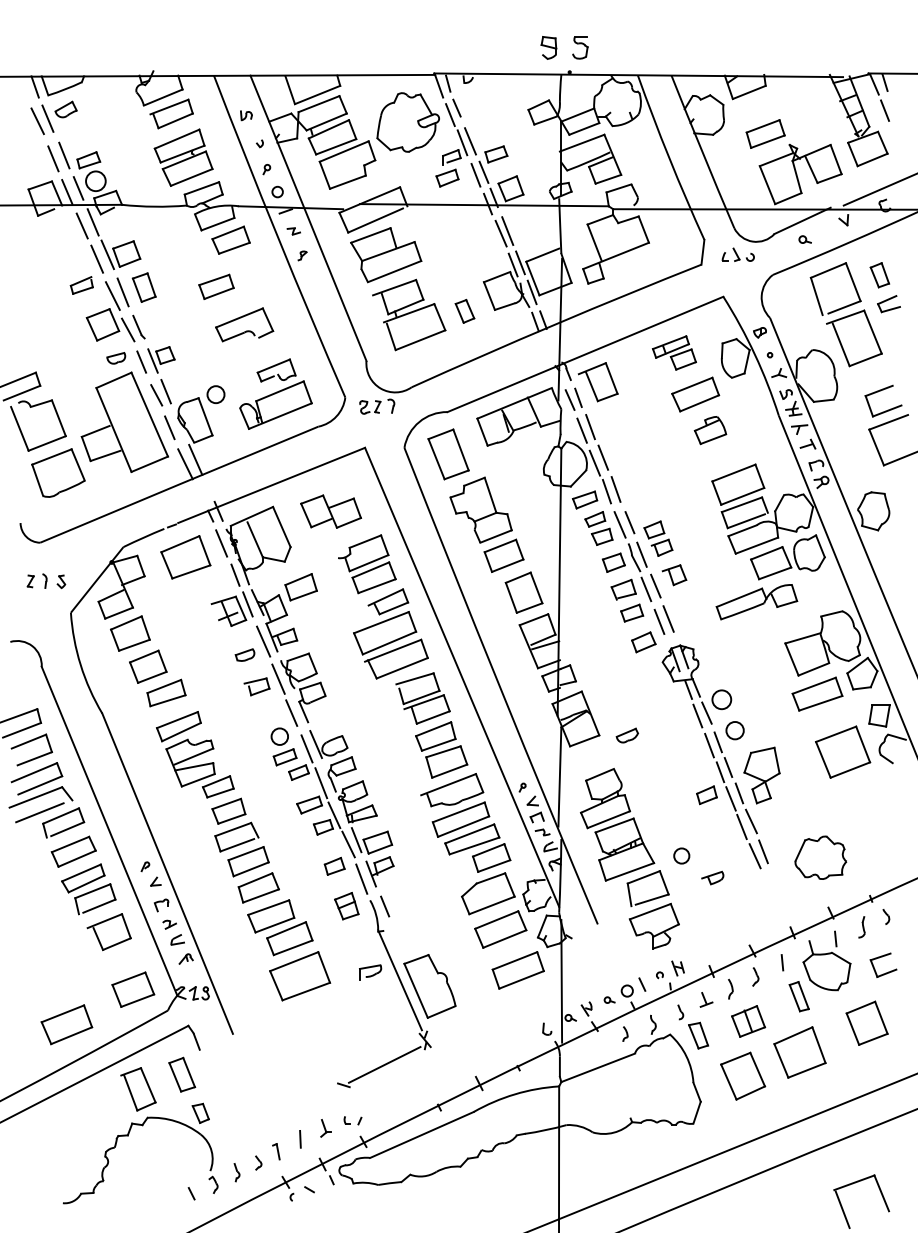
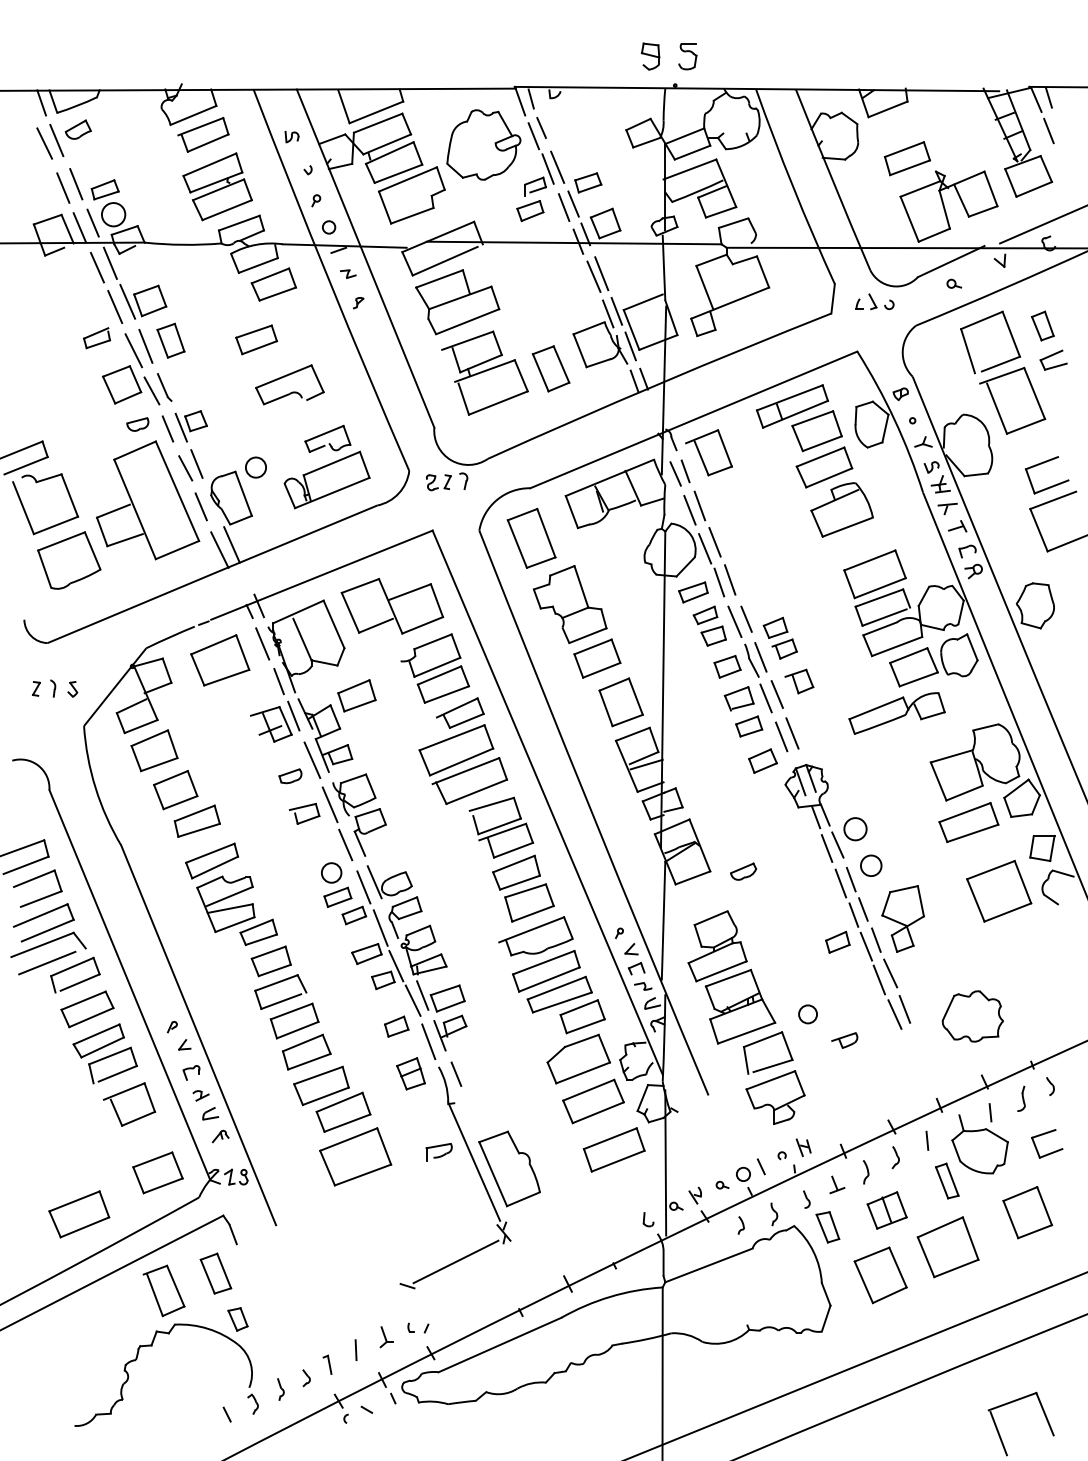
part: (464, 311) -> (550, 369), size x1.67
part: (674, 352) -> (799, 417), size x1.67
part: (710, 430) -> (842, 510), size x1.67
part: (330, 511) -> (391, 606), size x1.43

